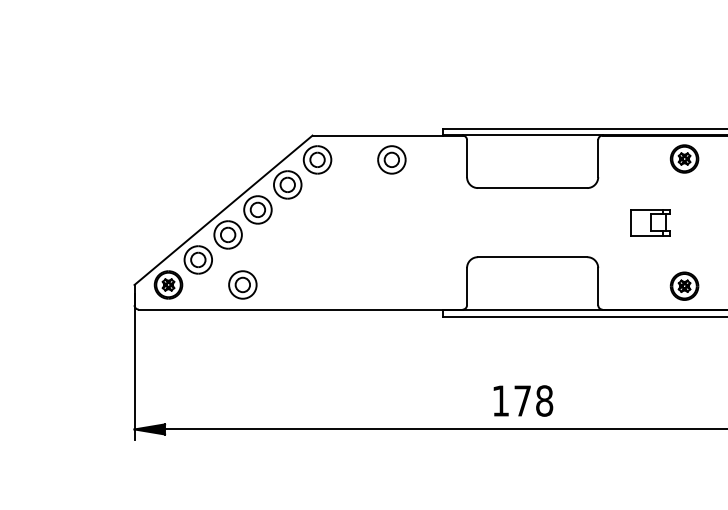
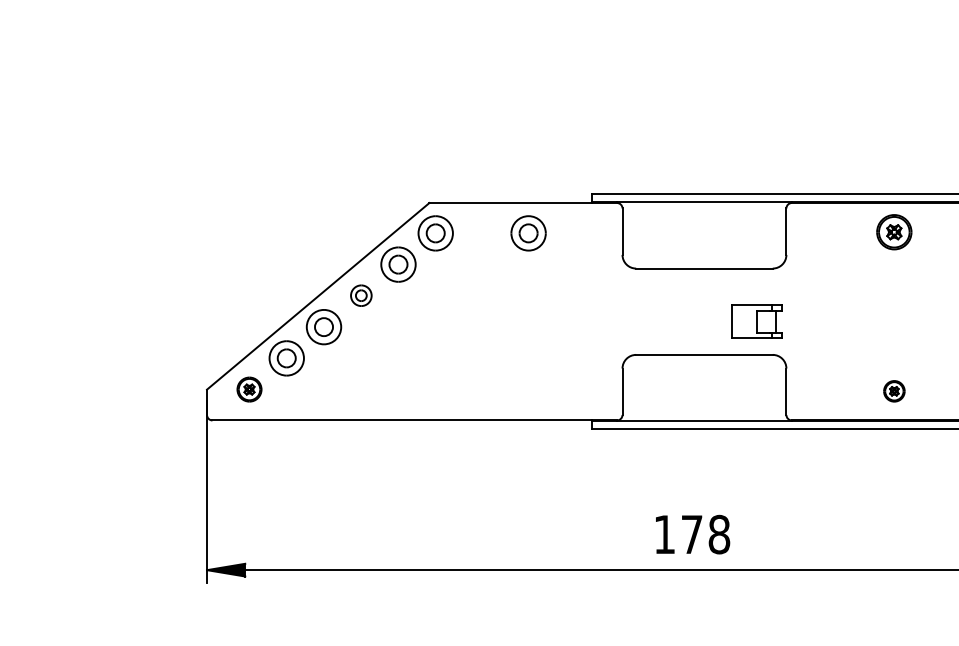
part: (258, 209) -> (361, 295), size x0.6
part: (650, 222) -> (756, 321), moved
part: (168, 284) -> (249, 389), size x0.7
part: (242, 284) -> (342, 389), removed
part: (684, 286) -> (894, 391), size x0.6

